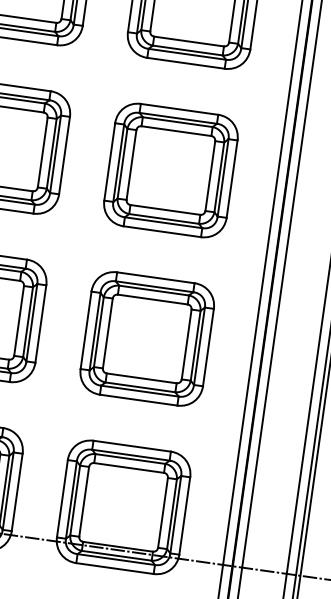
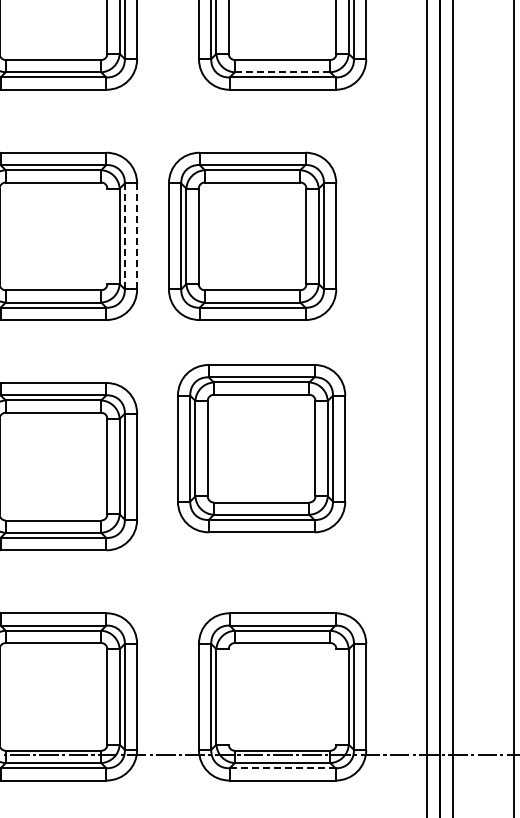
line: (187, 50) -> (282, 72), solid -> dashed
line: (42, 152) -> (107, 236), removed
line: (55, 154) -> (124, 236), solid -> dashed
line: (64, 155) -> (137, 236), solid -> dashed
part: (170, 169) -> (252, 235), moved
part: (147, 338) -> (261, 448), moved
line: (84, 501) -> (228, 696), removed
line: (163, 512) -> (336, 696), removed
line: (116, 559) -> (282, 768), solid -> dashed

